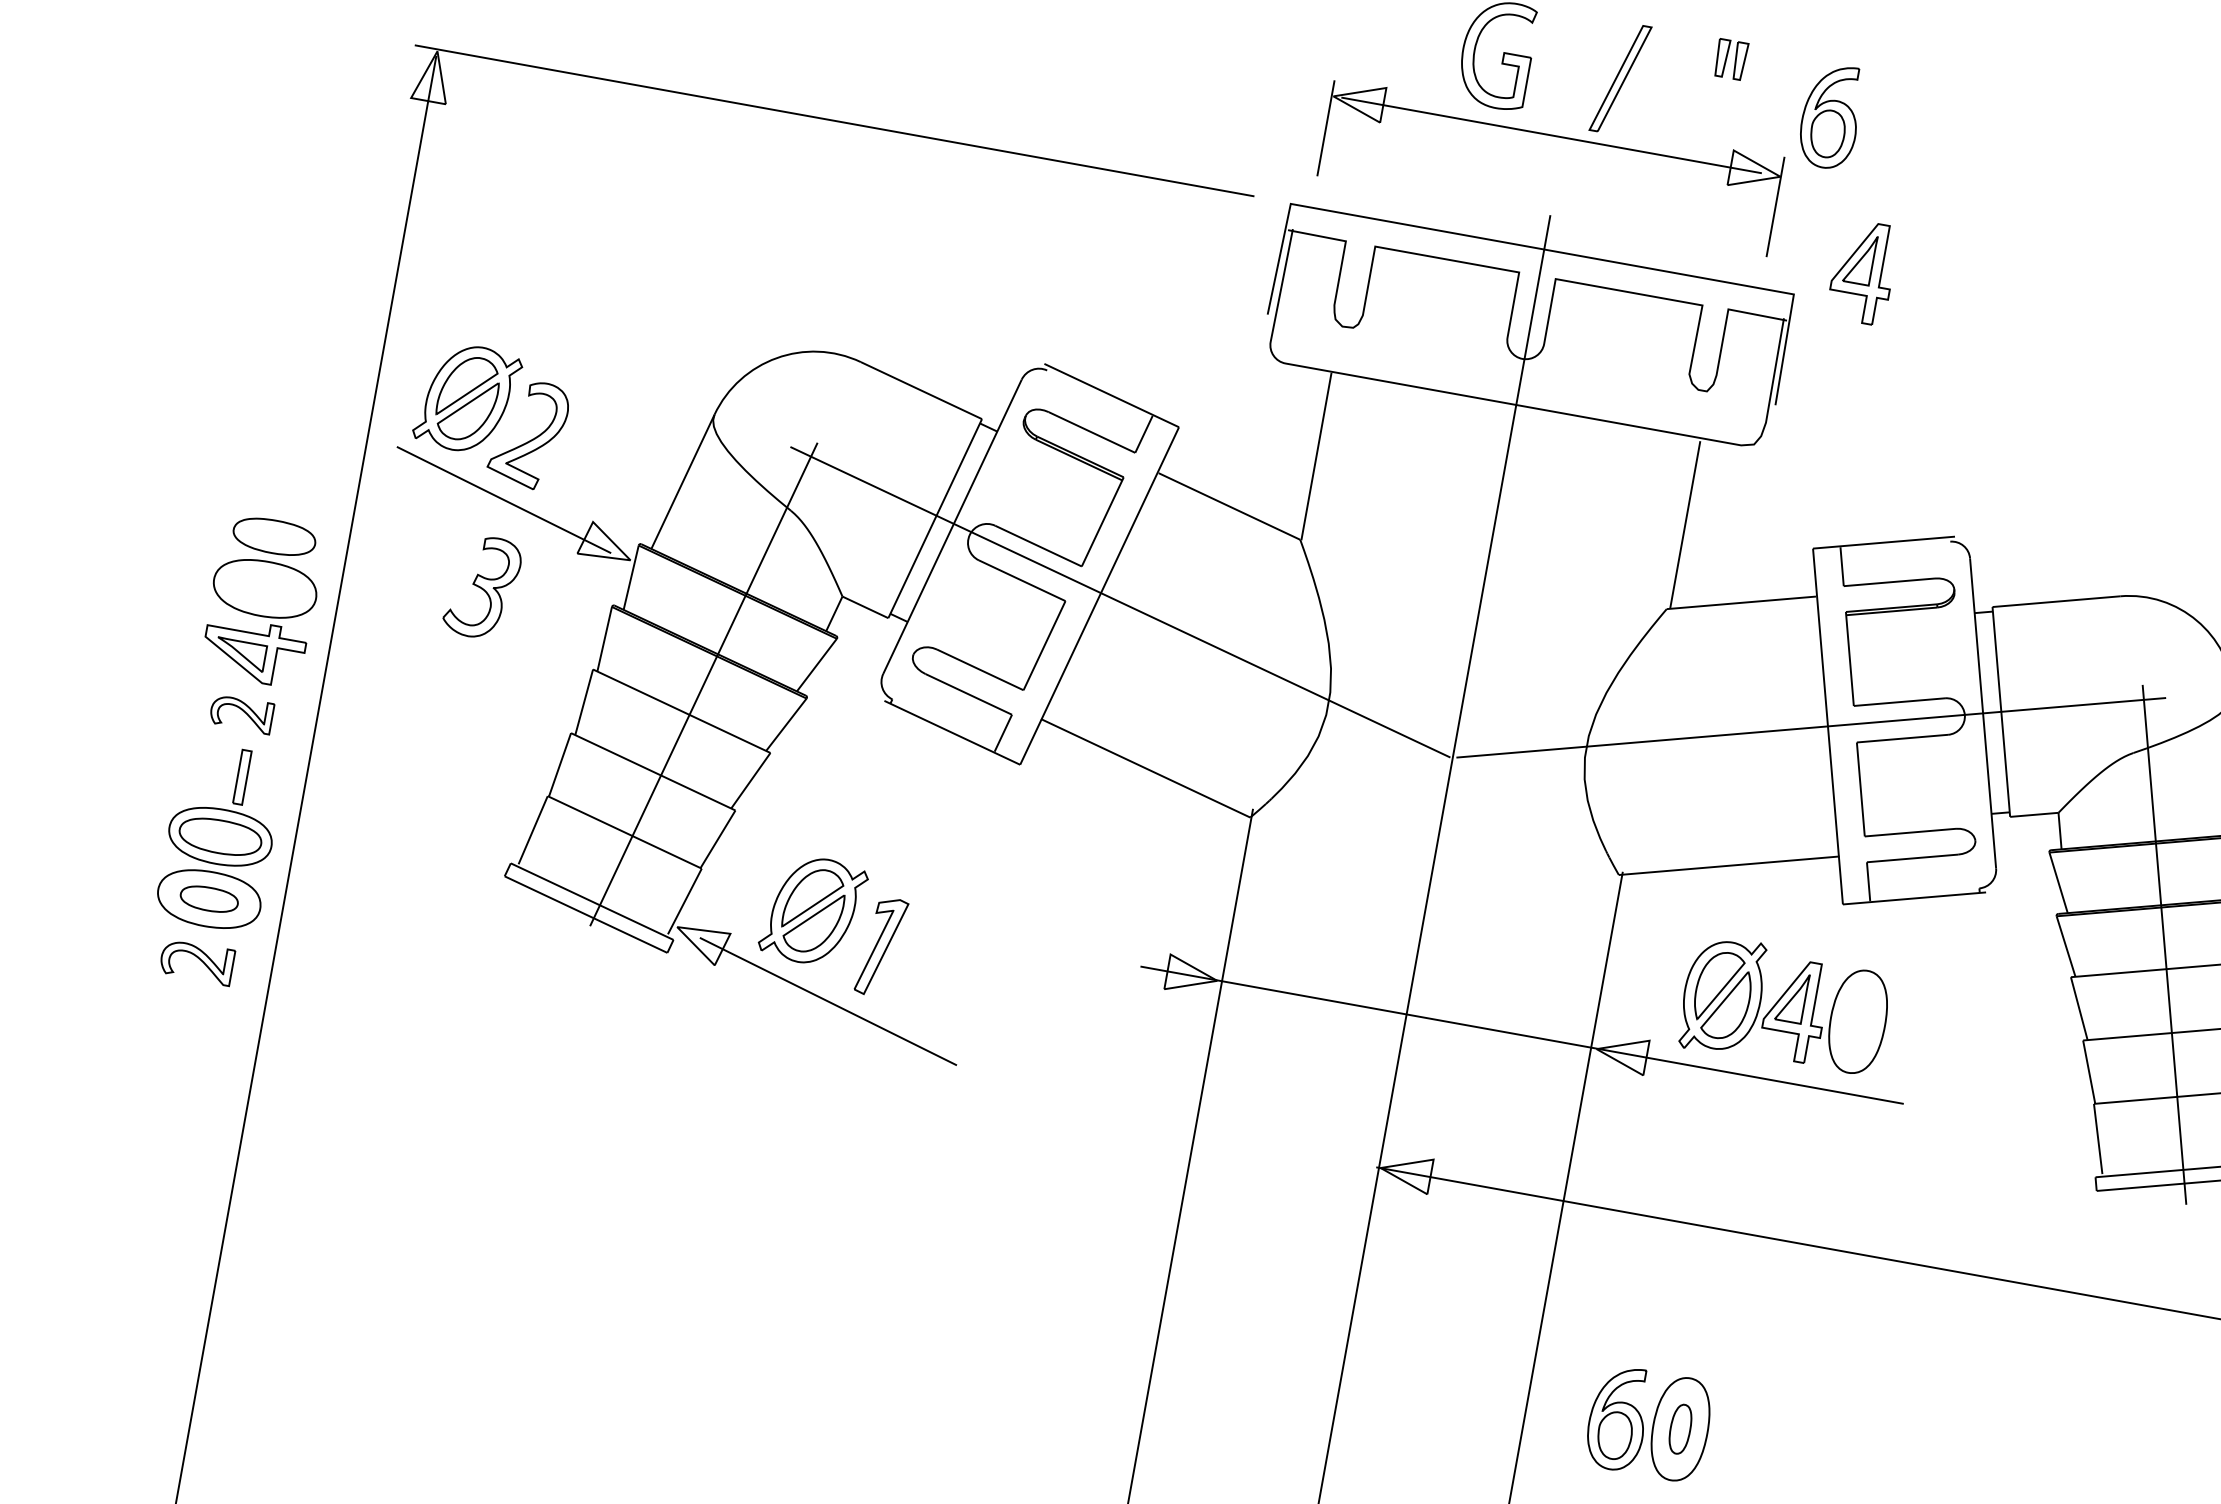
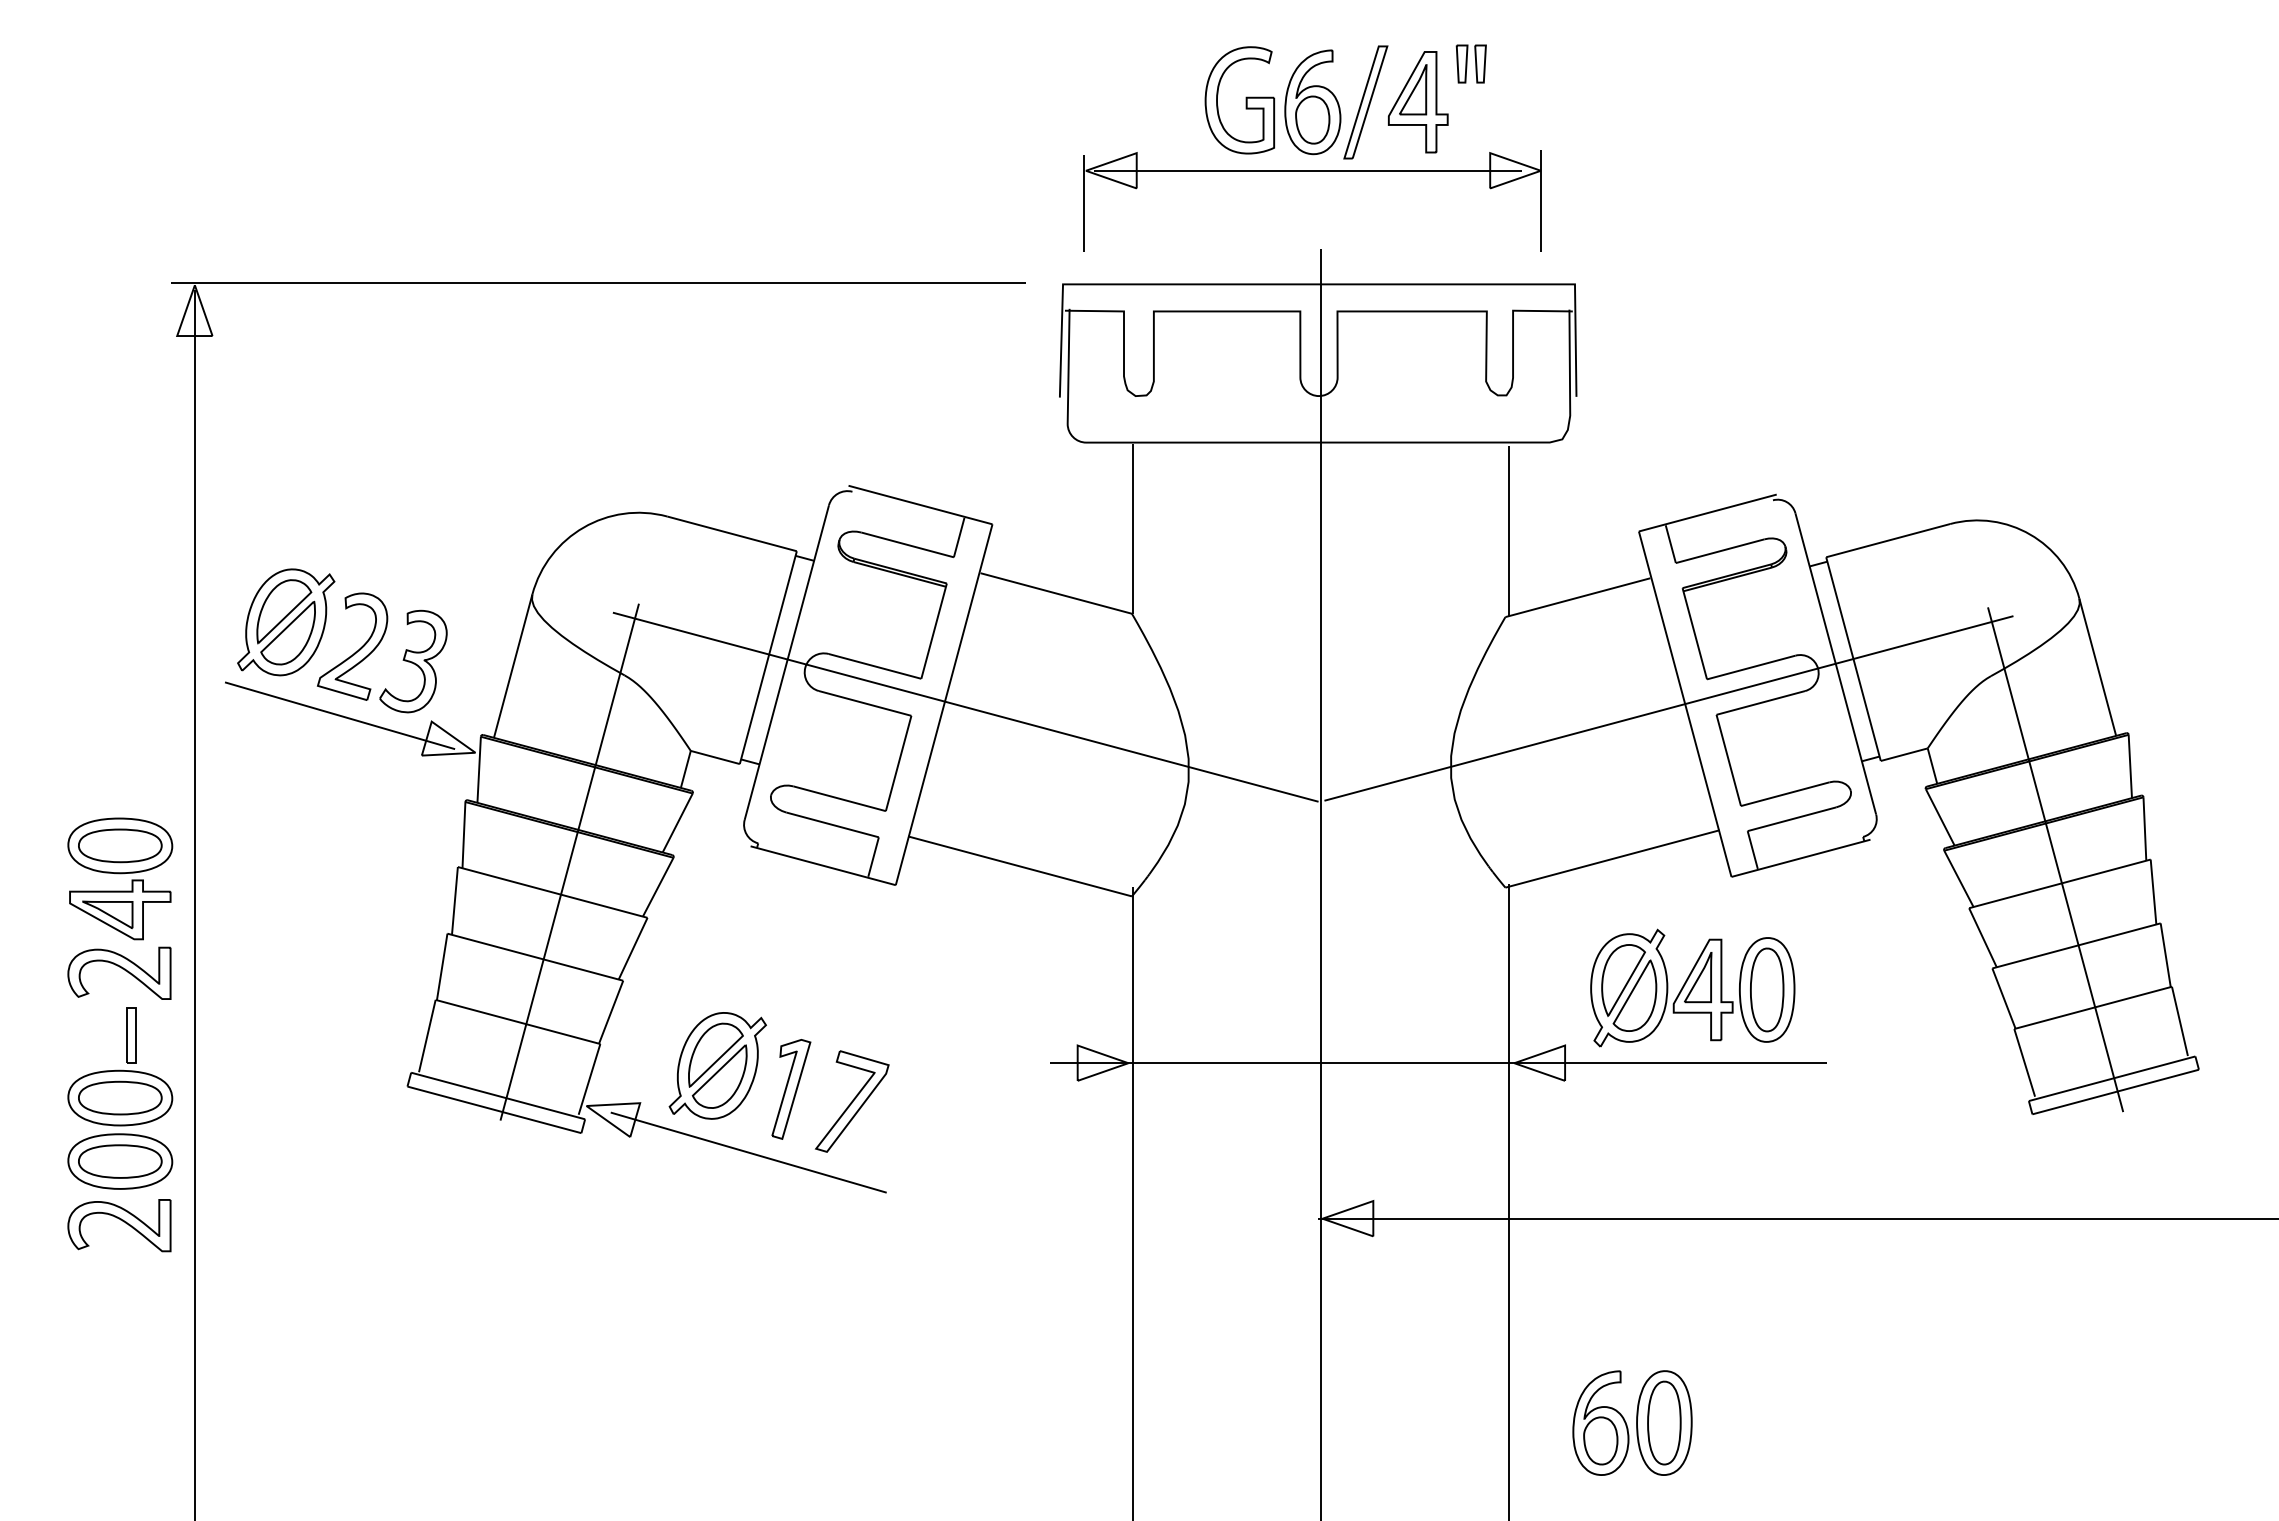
part: (1830, 116) -> (1312, 102), moved
part: (1863, 272) -> (1418, 102), moved
part: (274, 536) -> (120, 845), moved
part: (482, 587) -> (413, 661), moved
part: (241, 713) -> (119, 972), size x1.67
part: (209, 899) -> (120, 1161), size x1.43
part: (197, 961) -> (119, 1225), size x1.43
part: (938, 969) -> (851, 1101), added
part: (1858, 1021) -> (1767, 989), added
part: (1680, 1428) -> (1664, 1422), size x1.67

